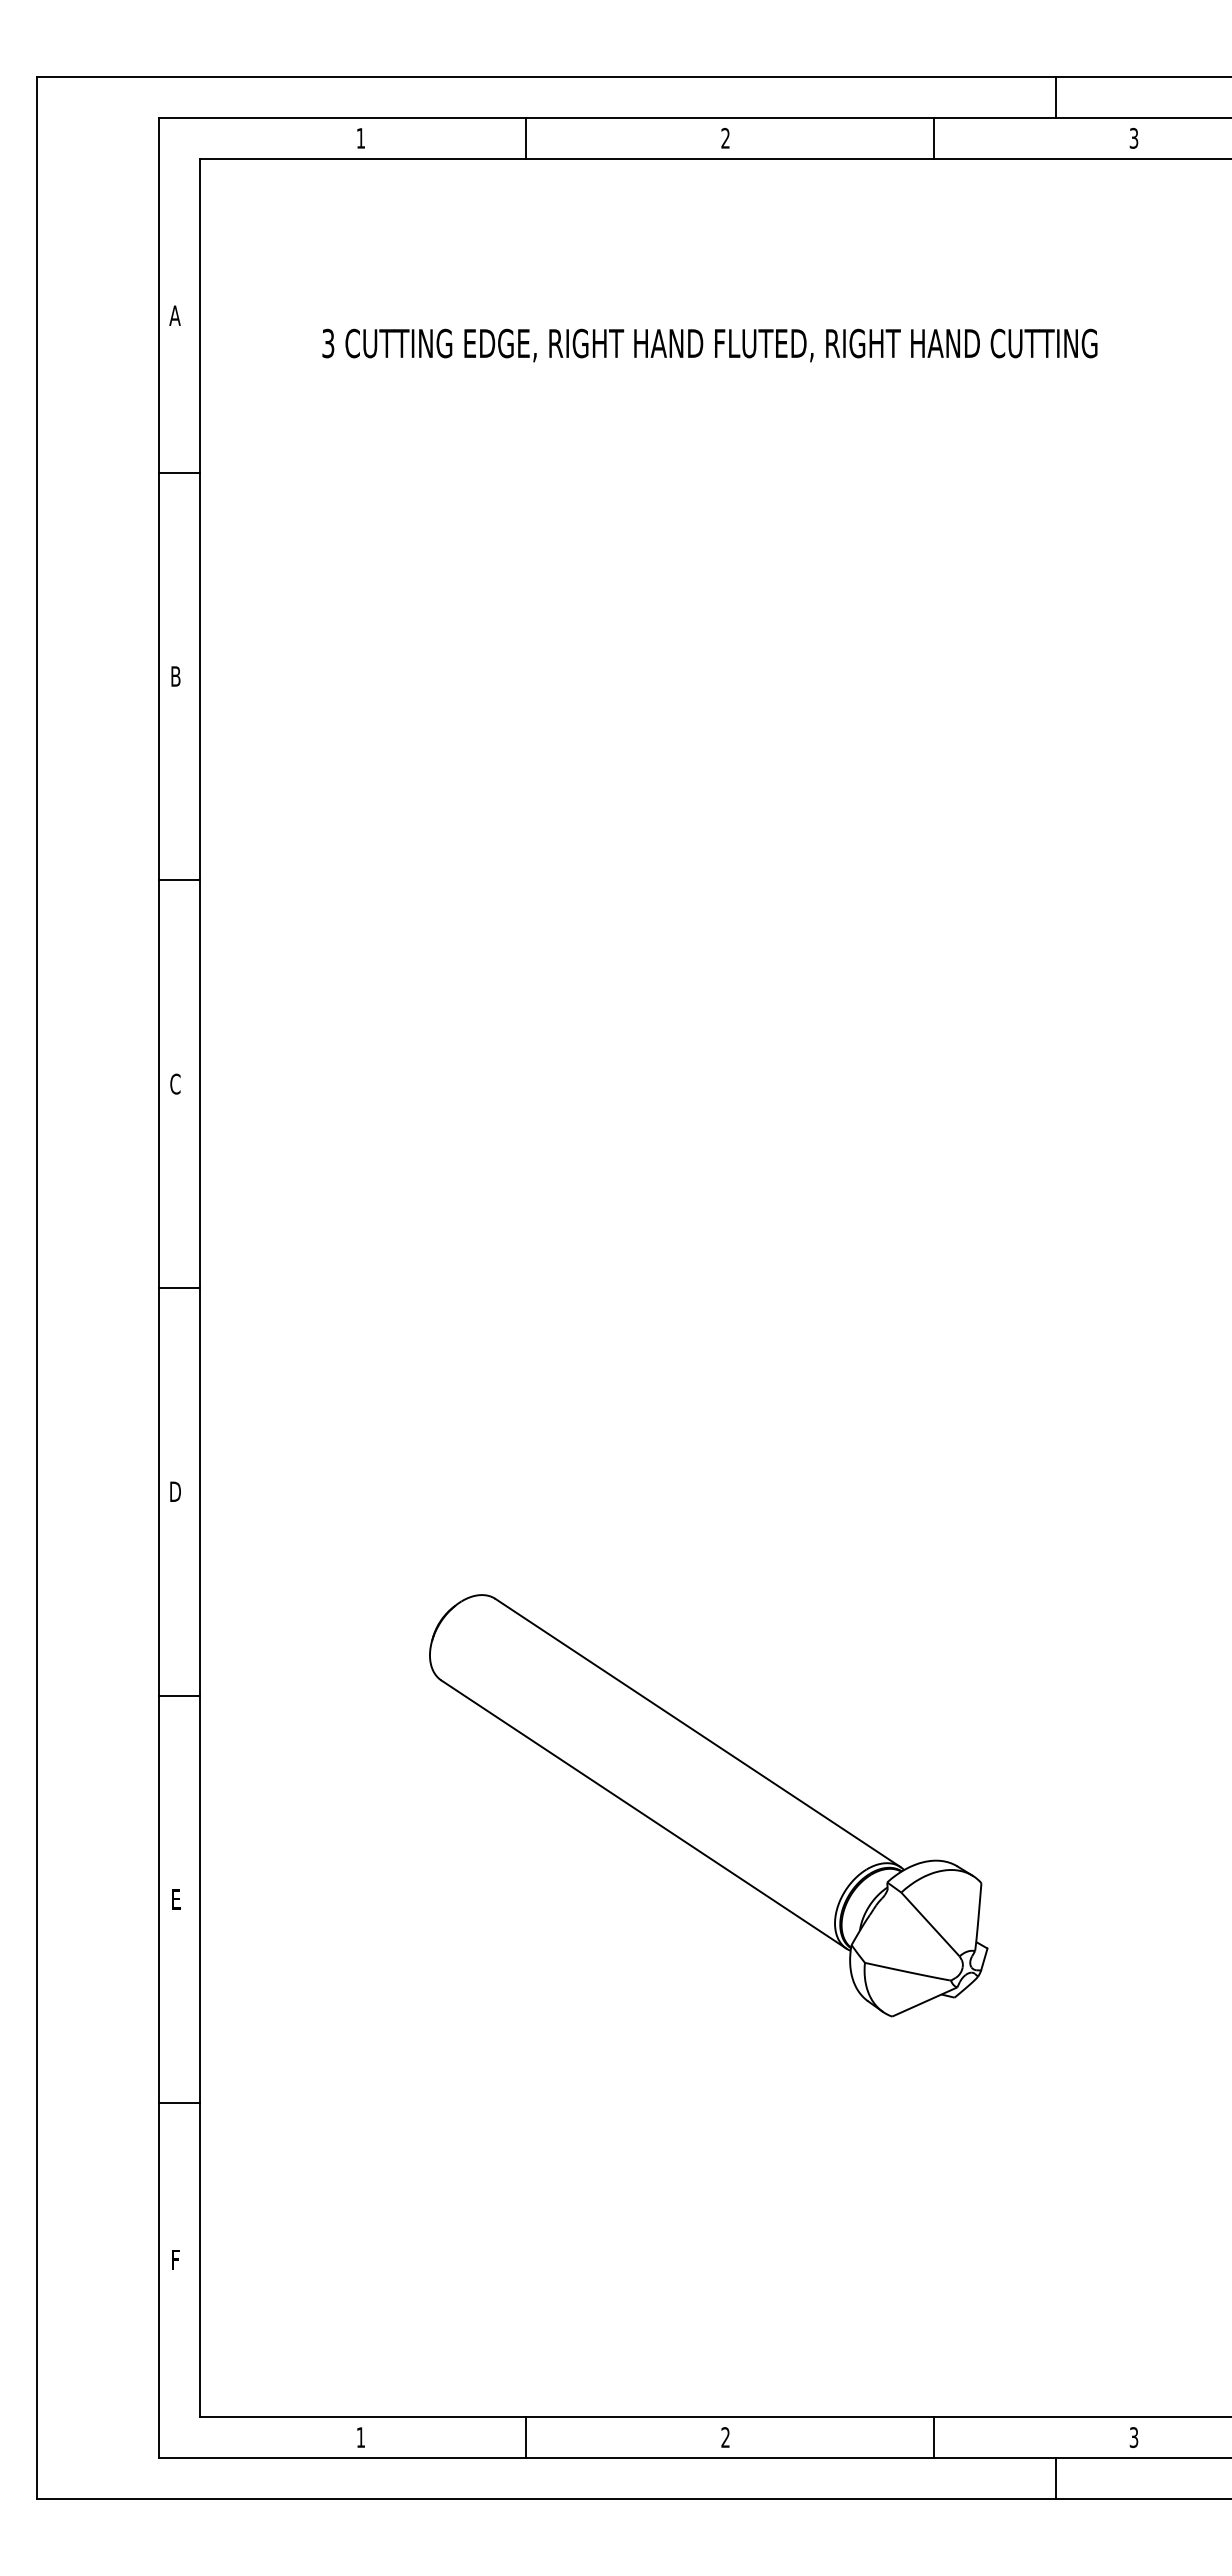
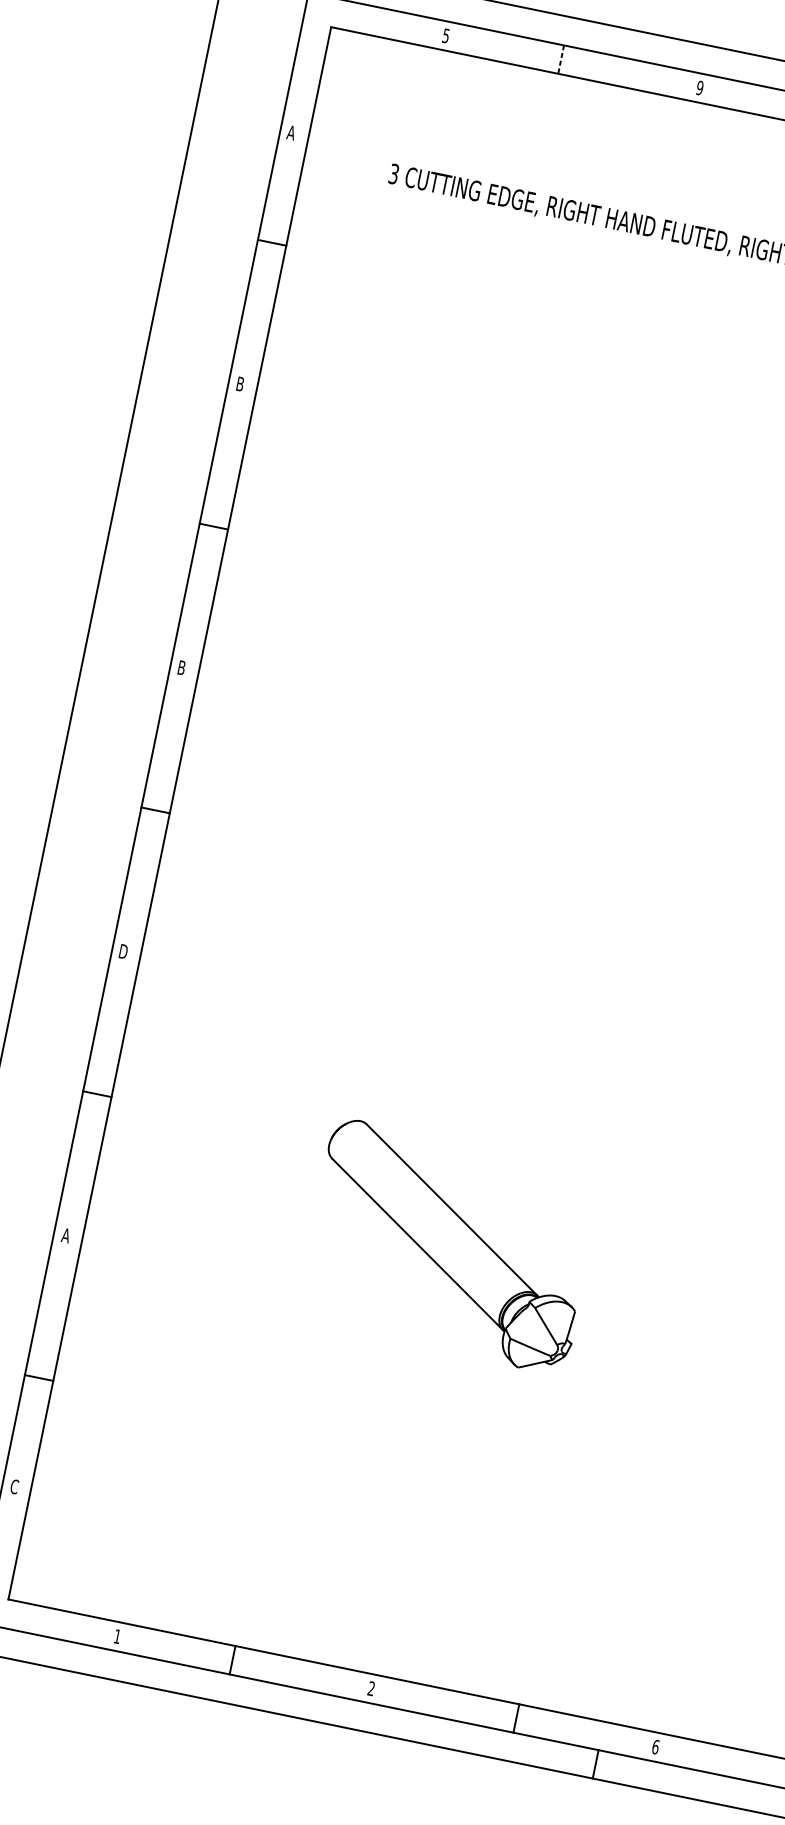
text: (360, 138) -> (445, 35), 1 -> 5
line: (526, 138) -> (561, 59), solid -> dashed
text: (725, 138) -> (699, 88), 2 -> 9
text: (175, 1083) -> (181, 667), C -> B
part: (708, 1805) -> (449, 1246), size x0.7
text: (176, 1899) -> (66, 1235), E -> A
text: (176, 2259) -> (14, 1486), F -> C
text: (1133, 2437) -> (655, 1746), 3 -> 6

